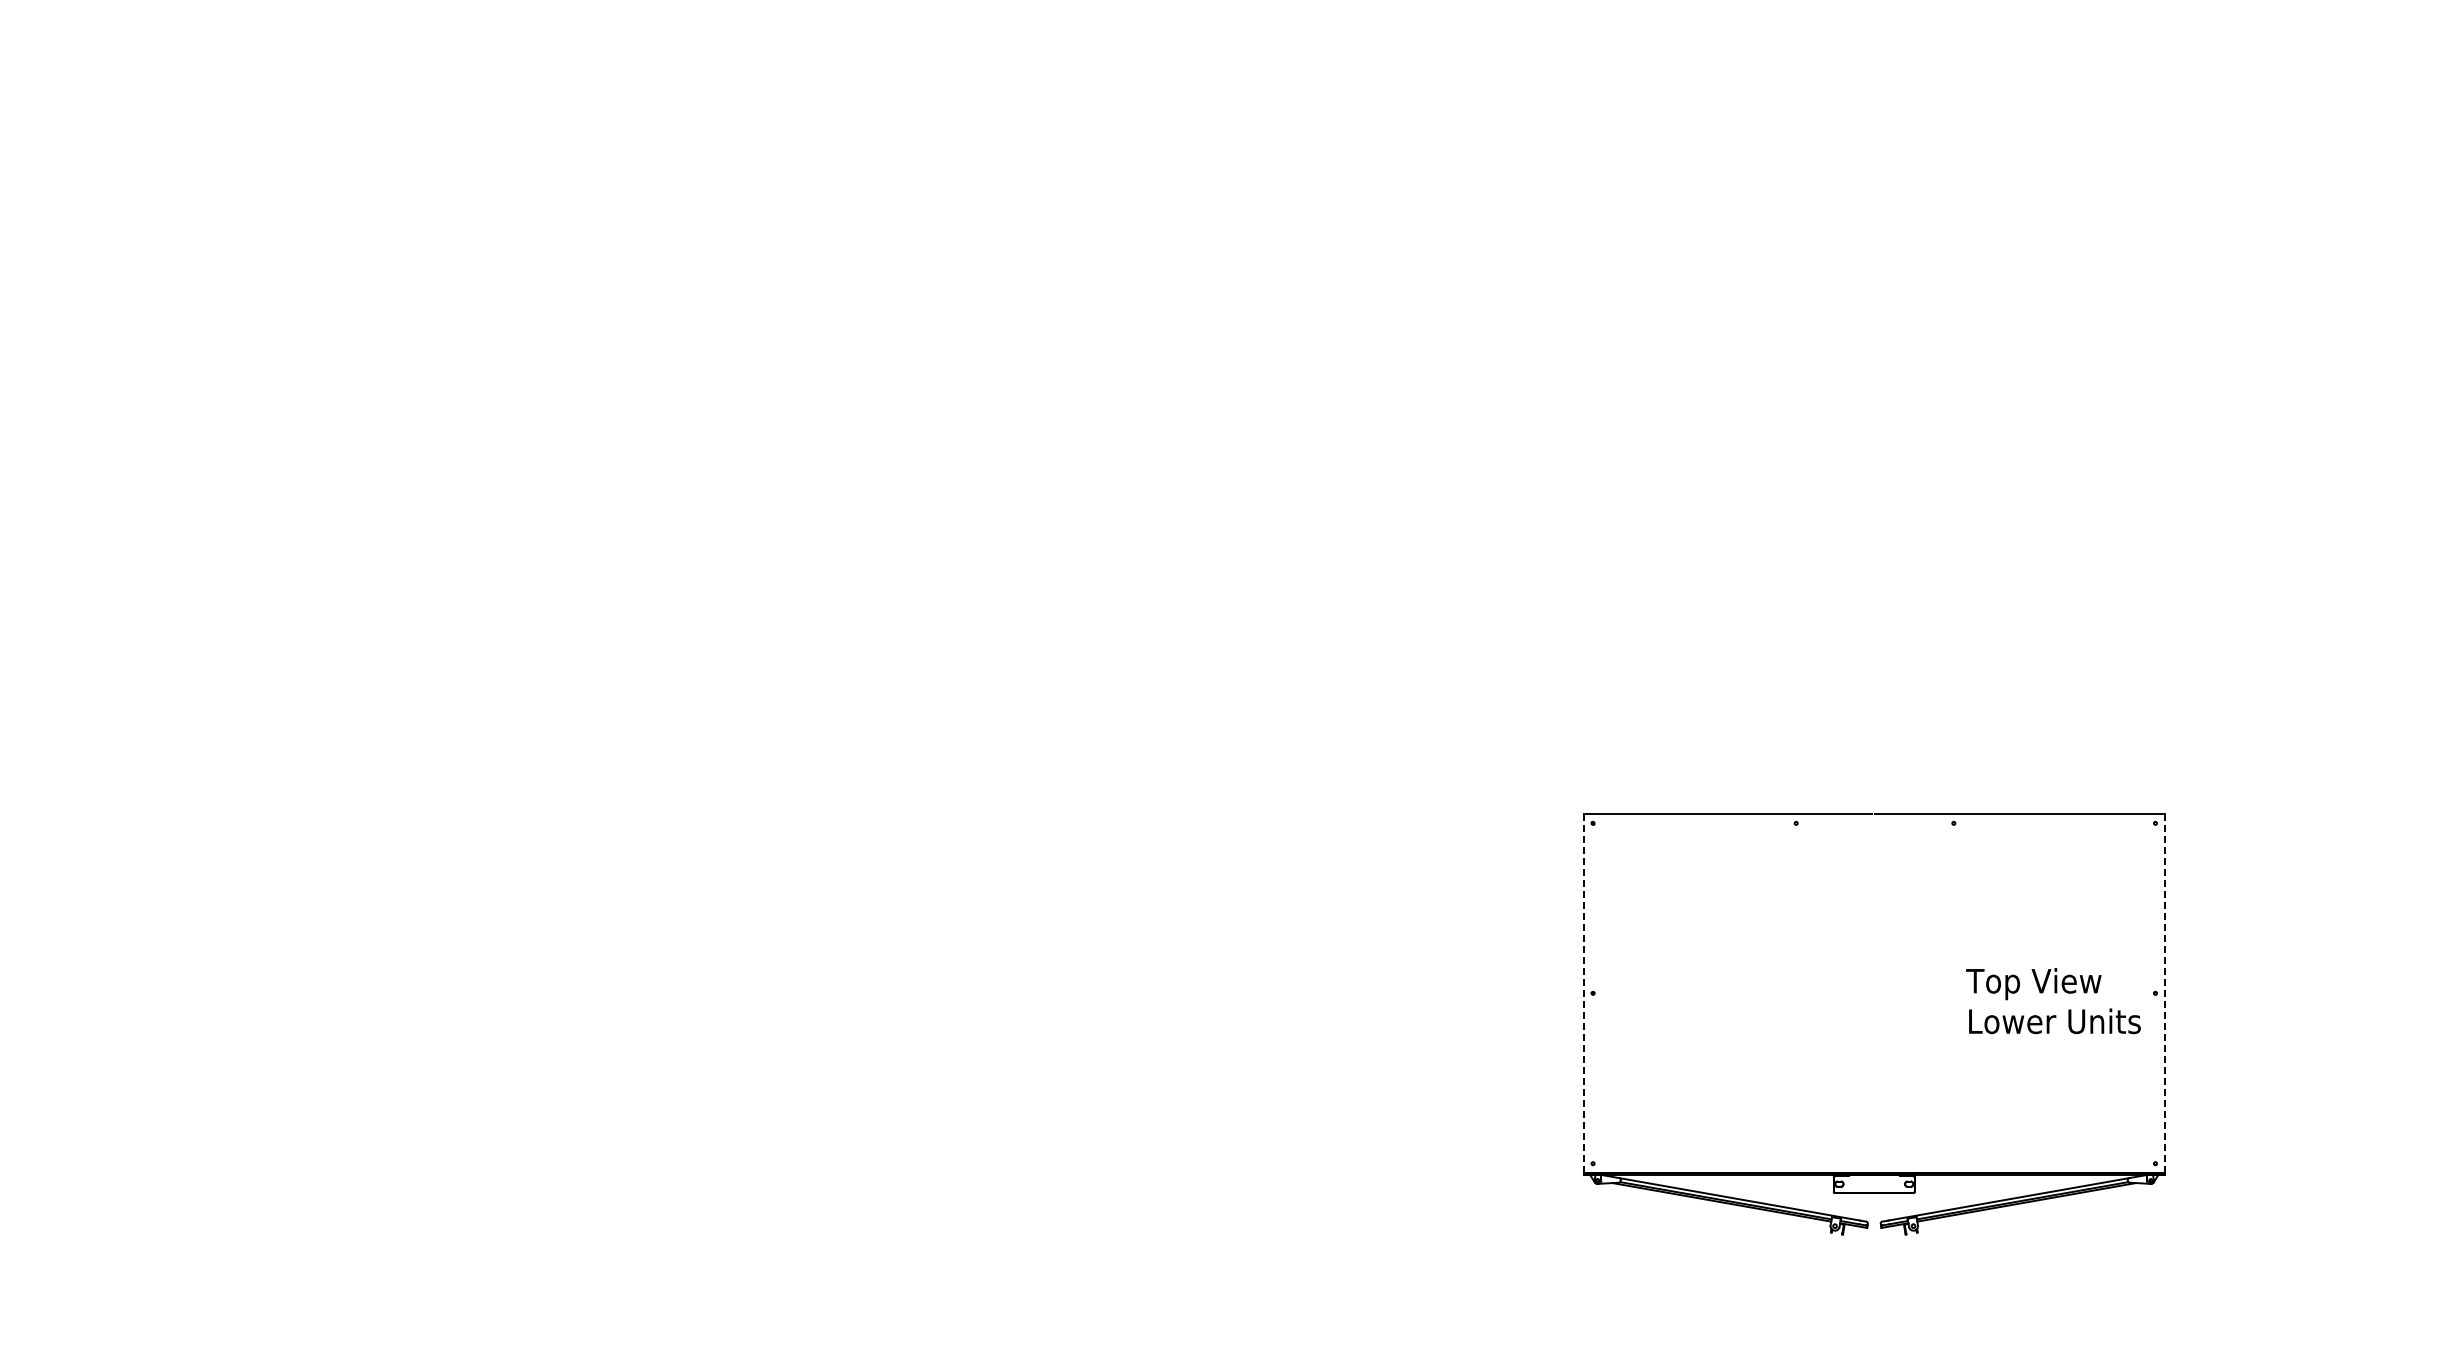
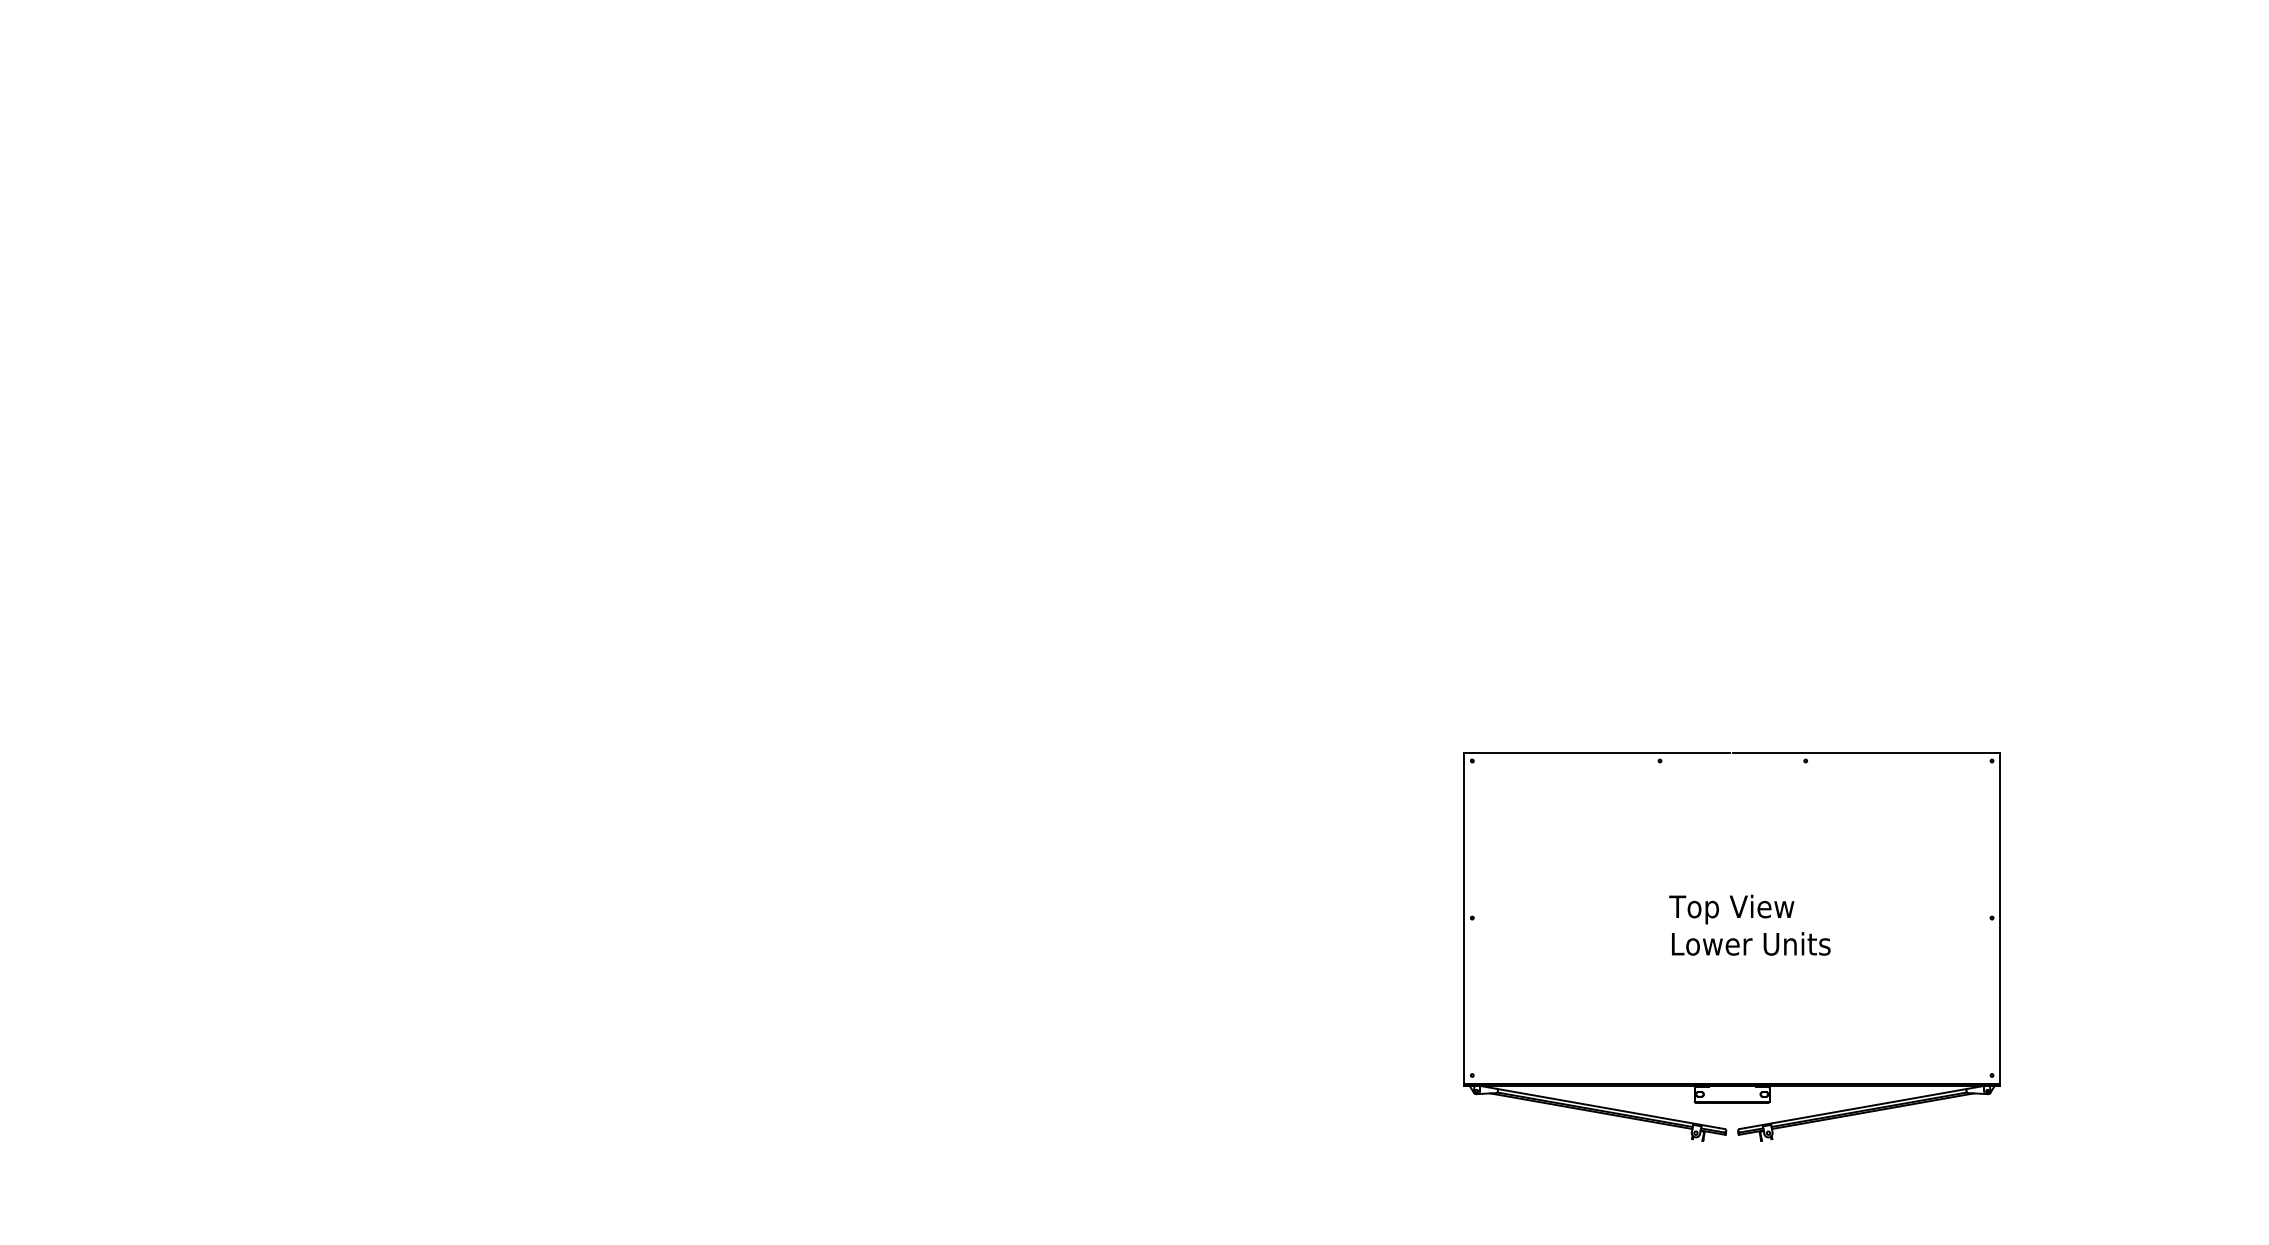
line: (2164, 993) -> (2000, 918), dashed -> solid
line: (1583, 994) -> (1463, 919), dashed -> solid
text: (2053, 1001) -> (1749, 925), moved

